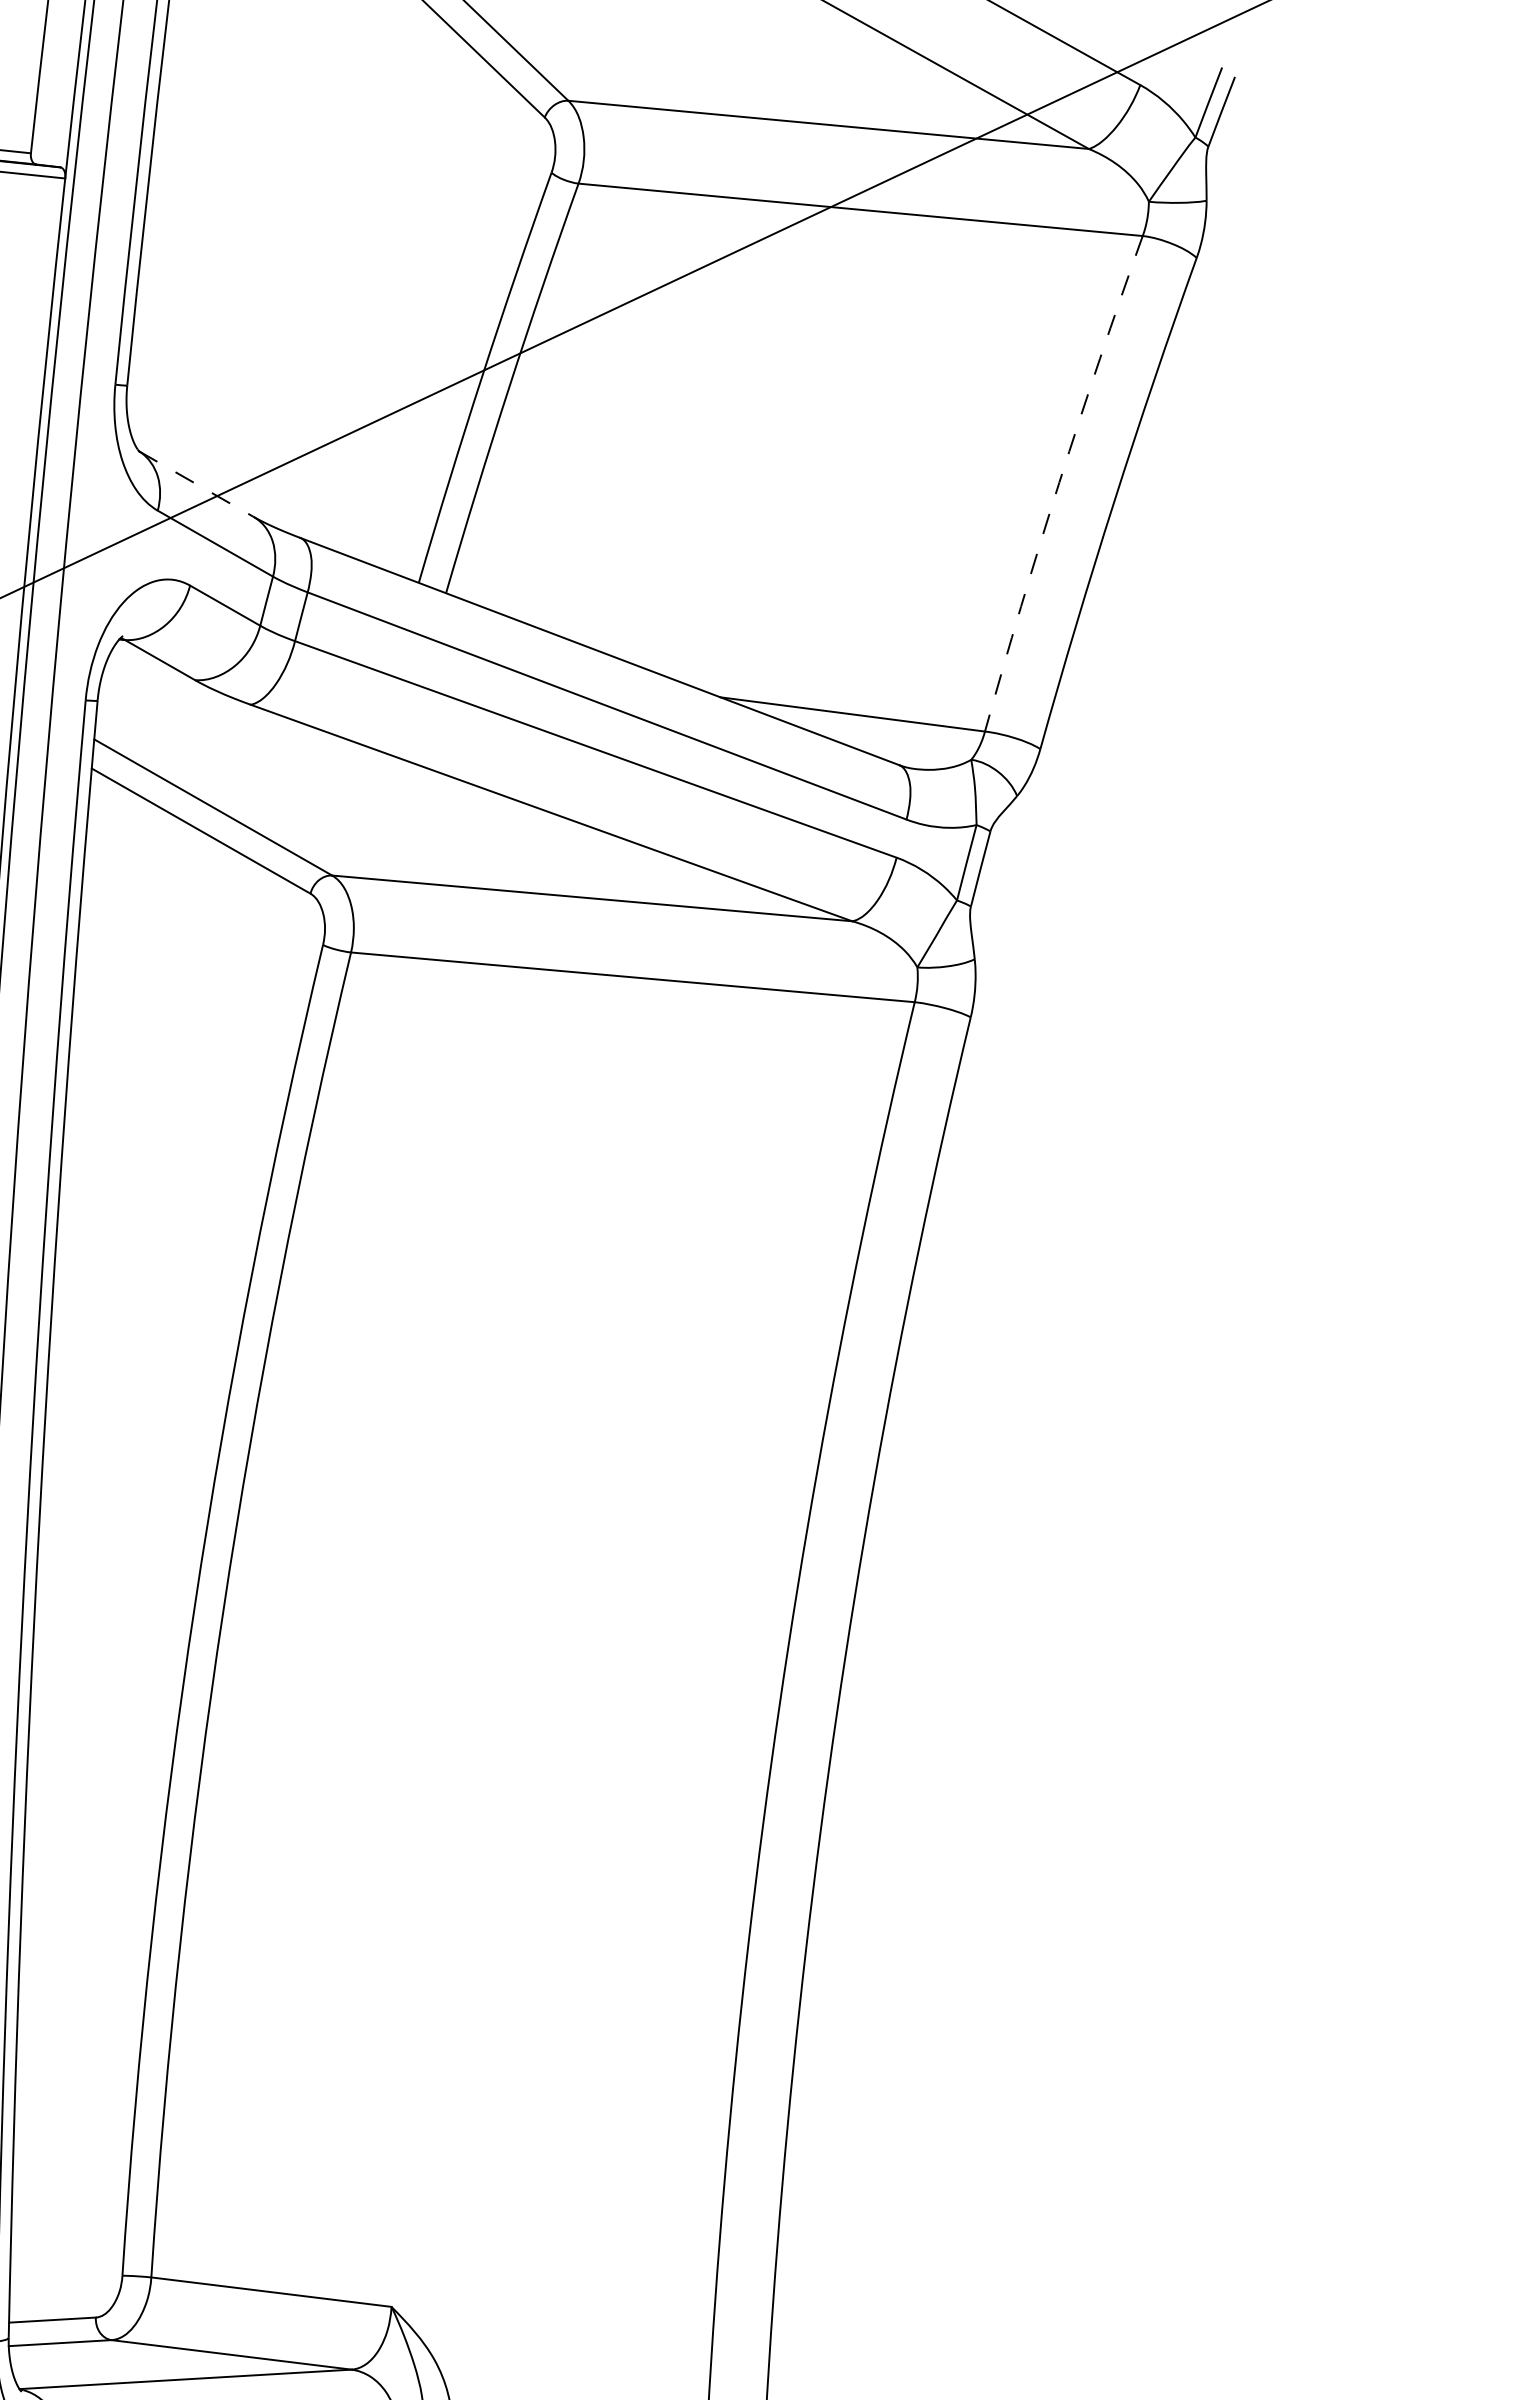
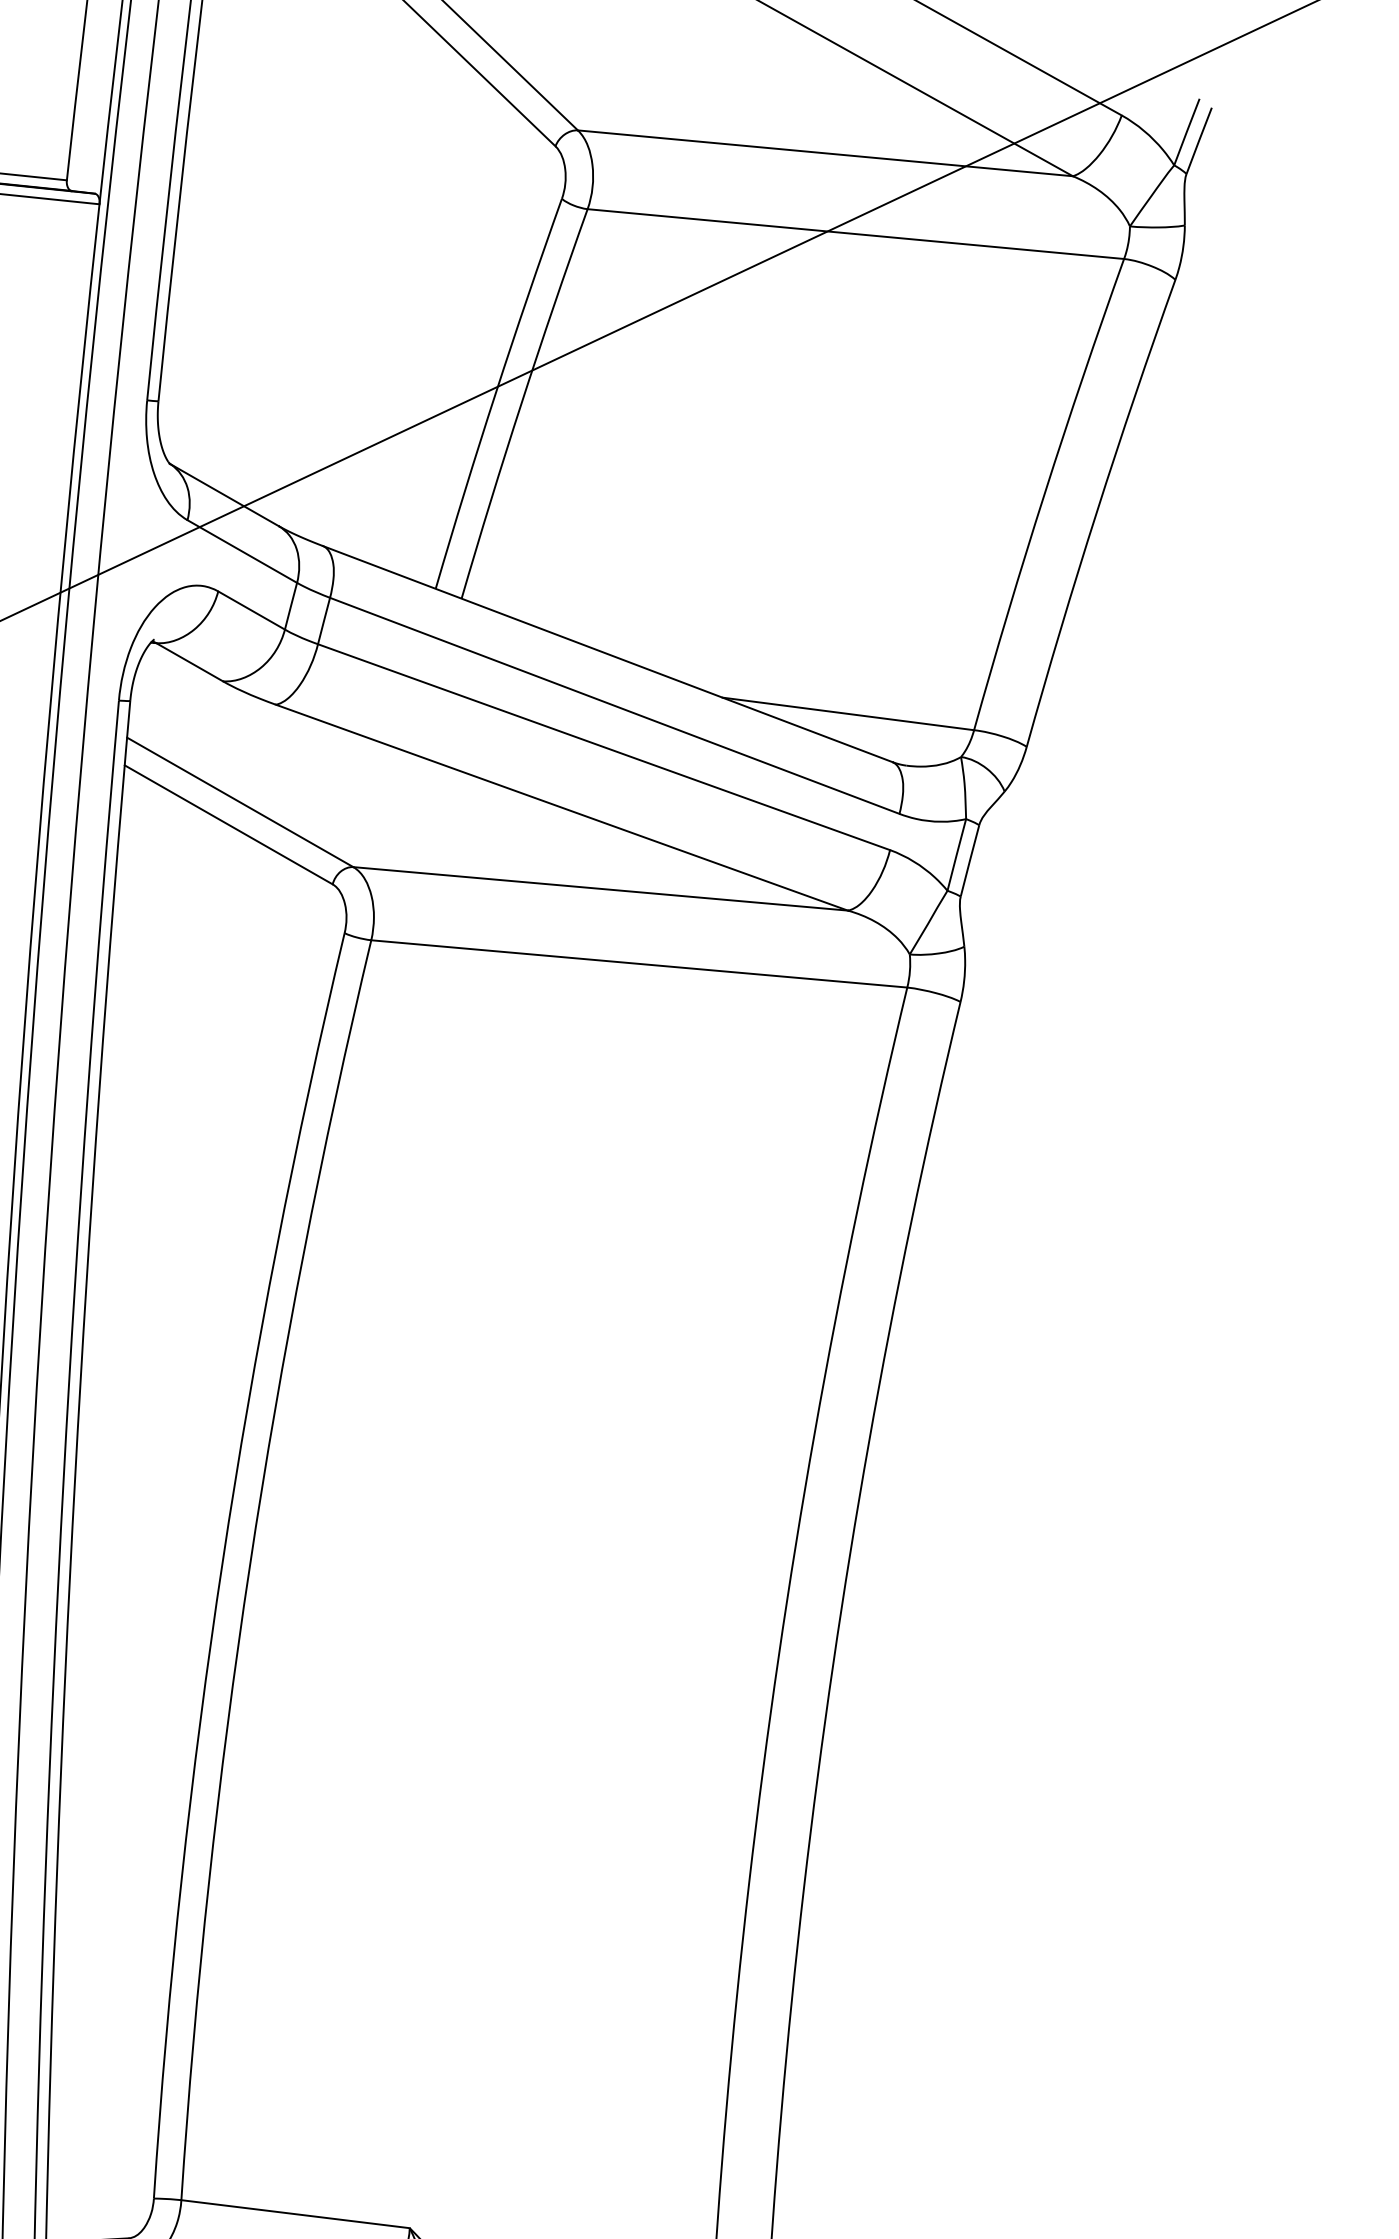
arc: (1059, 482) -> (1044, 493), dashed -> solid
line: (196, 484) -> (224, 495), dashed -> solid

